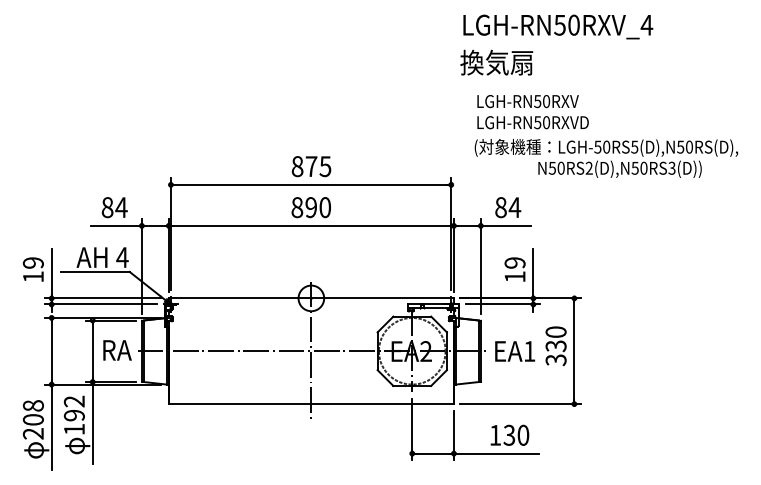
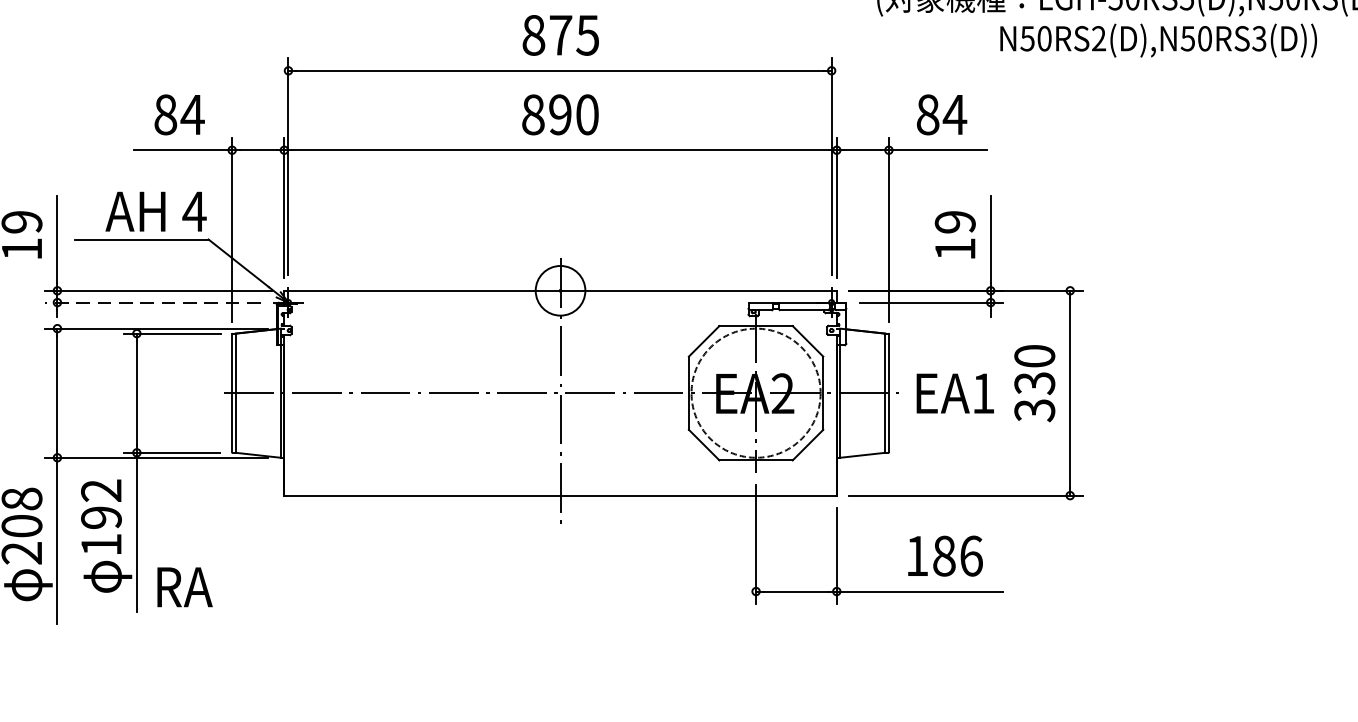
line: (100, 304) -> (151, 302), solid -> dashed
text: (117, 350) -> (184, 587), moved
text: (516, 434) -> (958, 554), 130 -> 186

